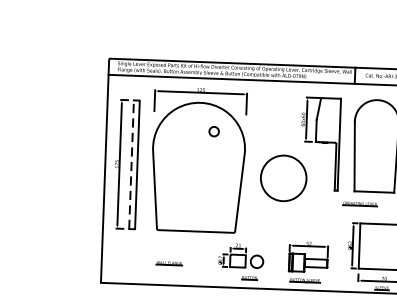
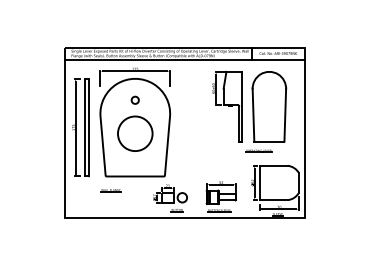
circle: (213, 130) -> (134, 99), moved
line: (131, 164) -> (84, 127), dashed -> solid
circle: (284, 178) -> (135, 133), moved
line: (168, 263) -> (110, 190), moved

